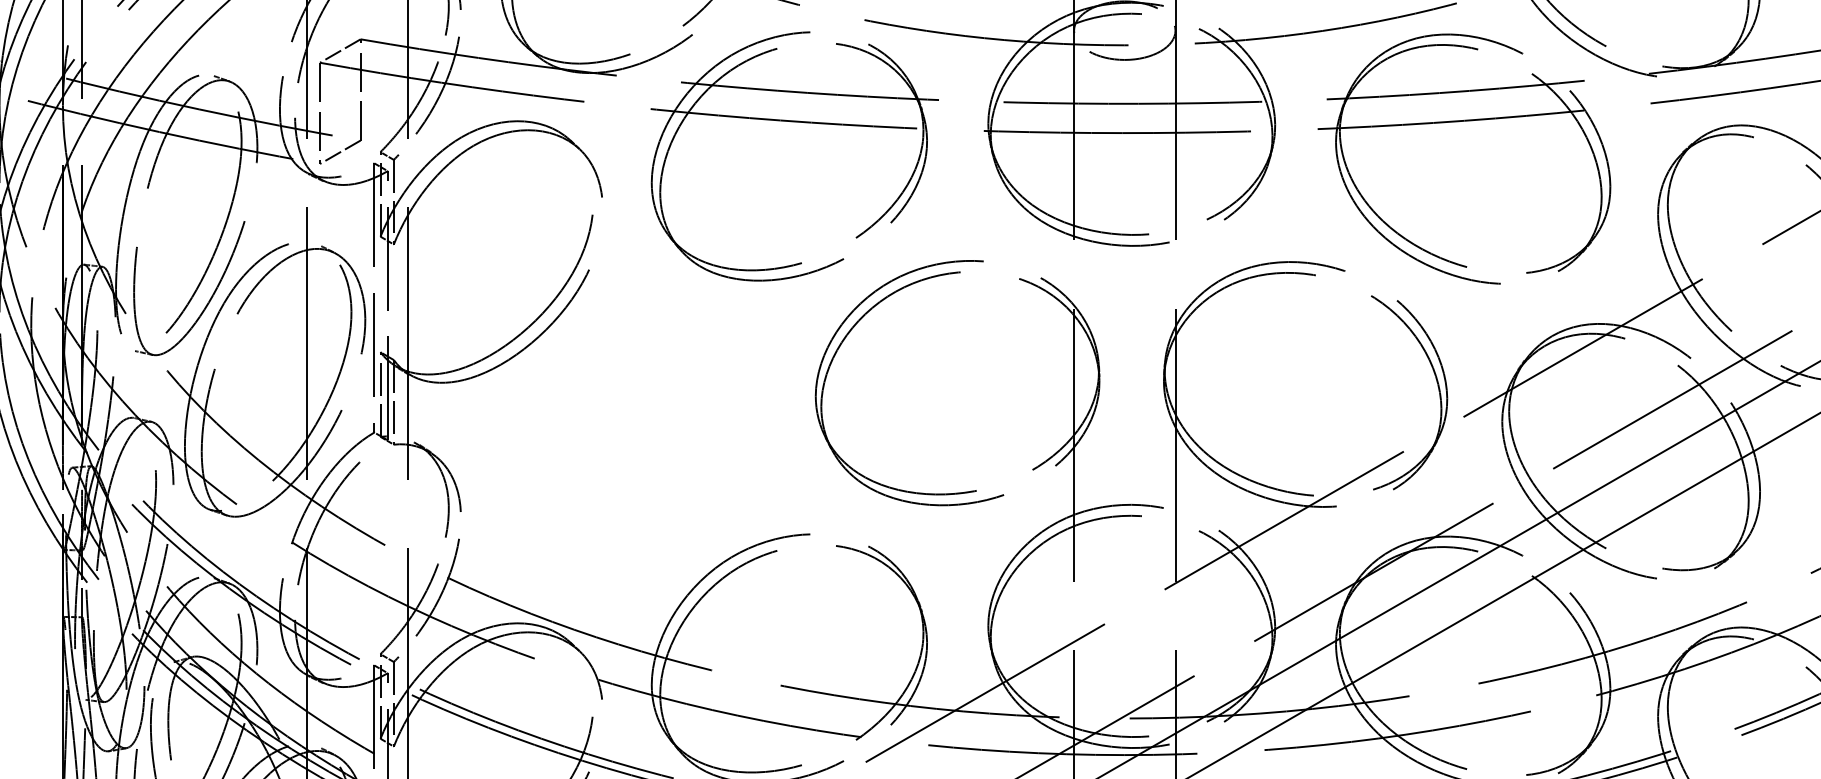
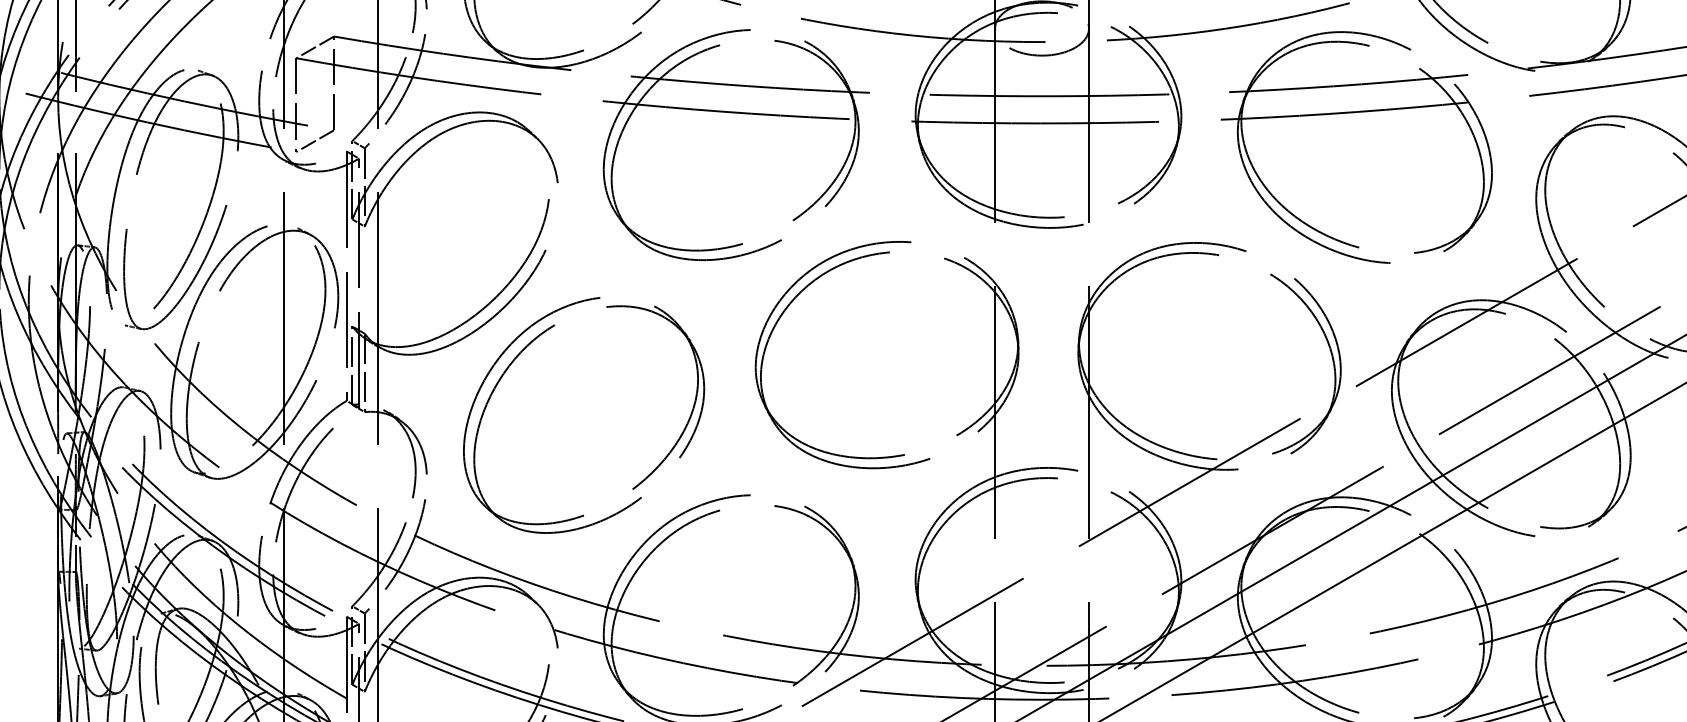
part: (690, 520) -> (639, 482), added

